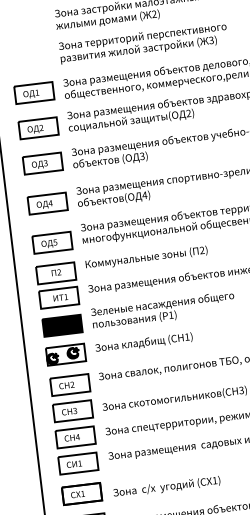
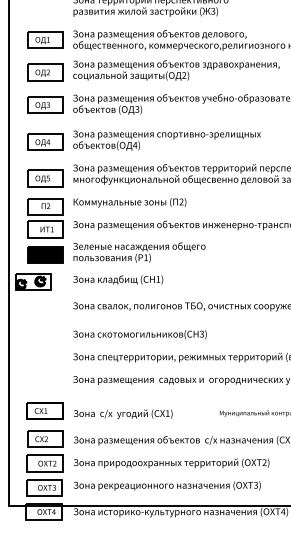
part: (65, 354) -> (33, 281), moved
part: (74, 424) -> (45, 346), removed

